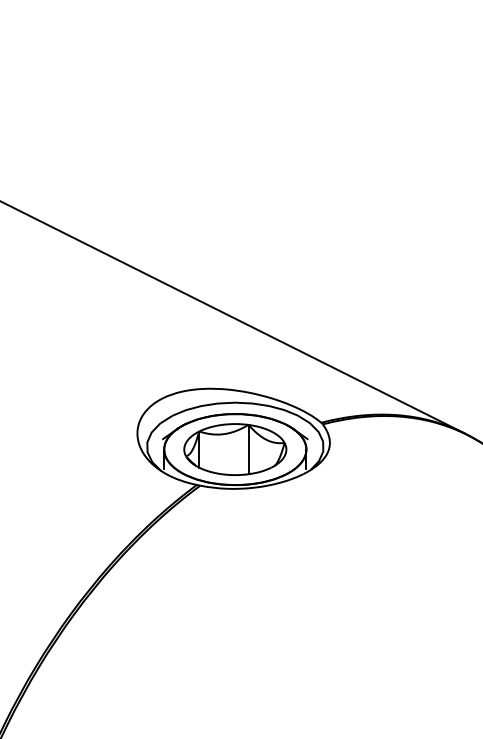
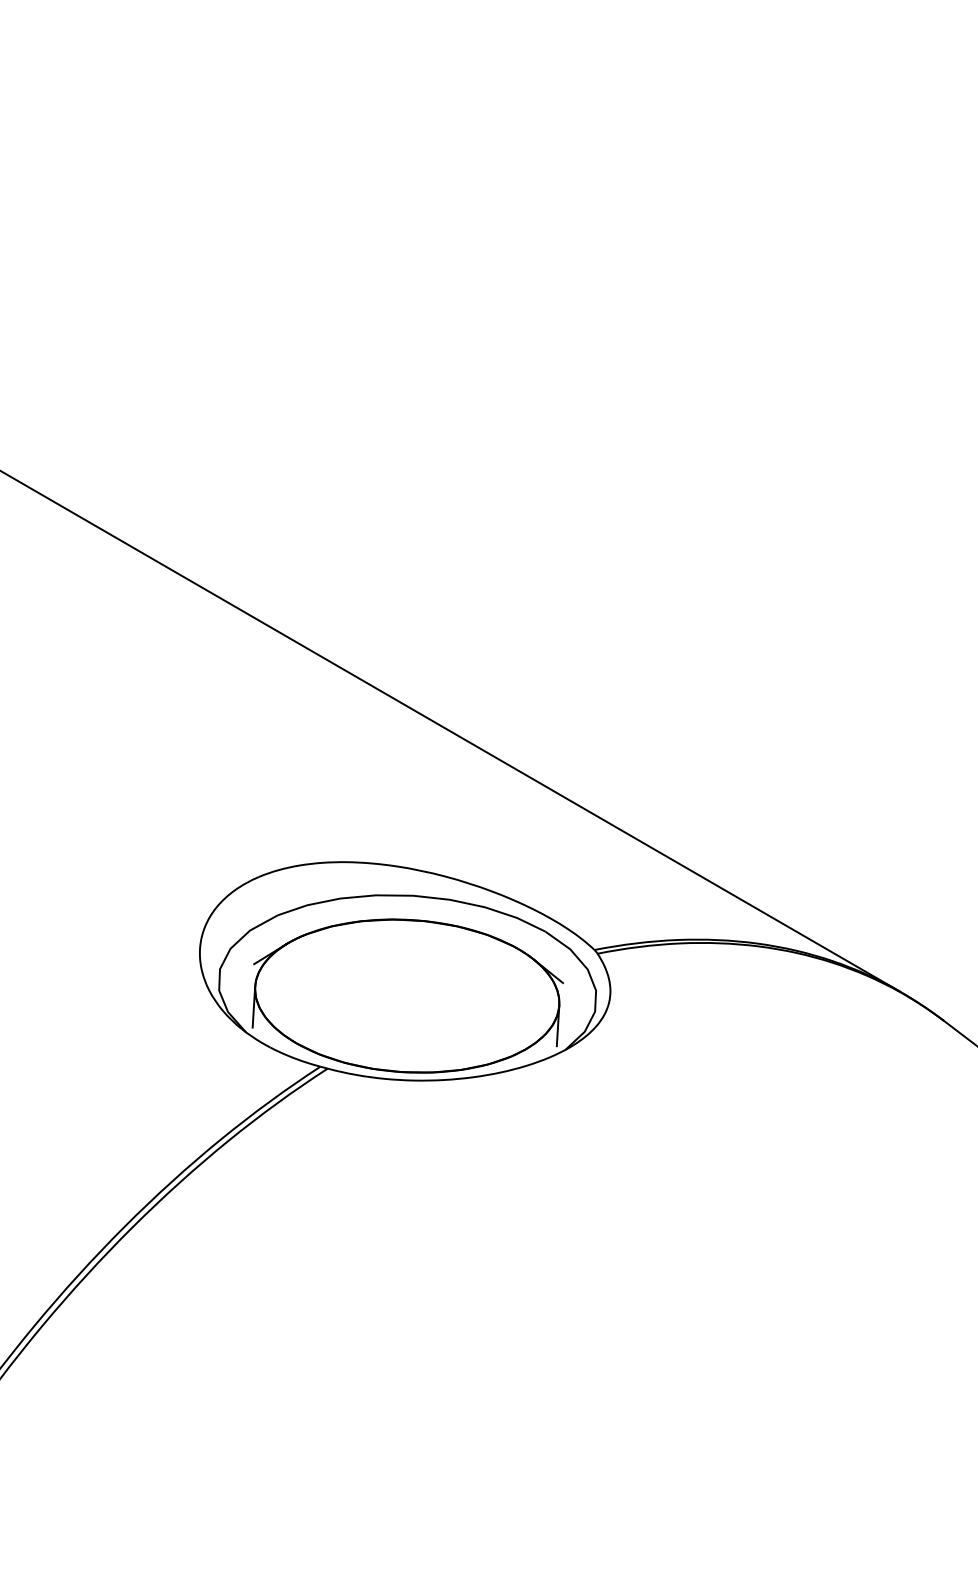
part: (235, 449) -> (407, 995), removed

